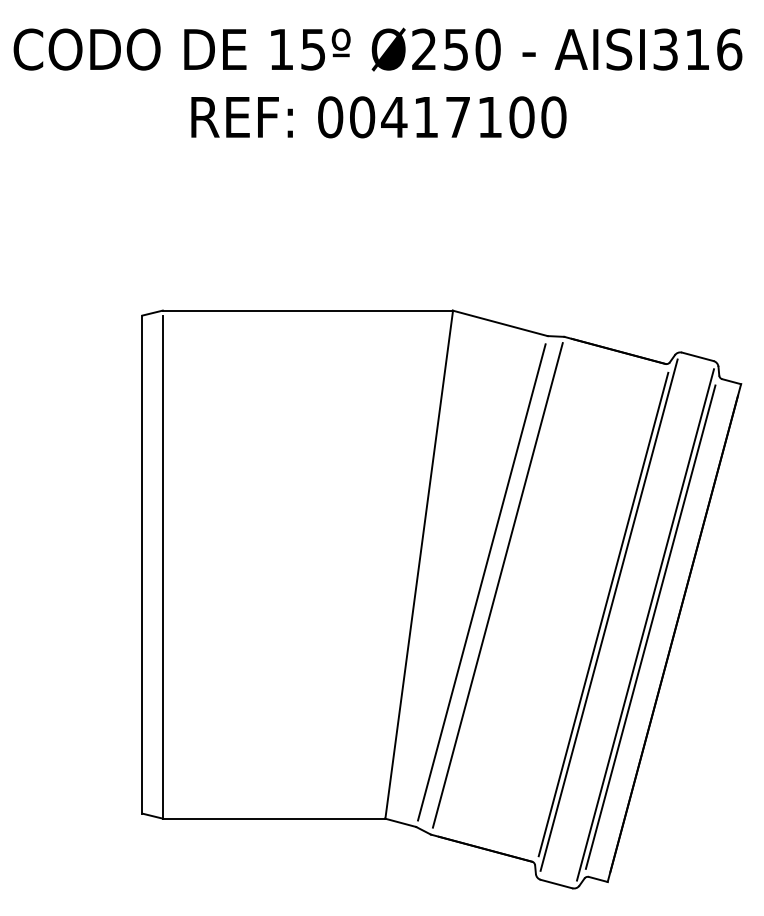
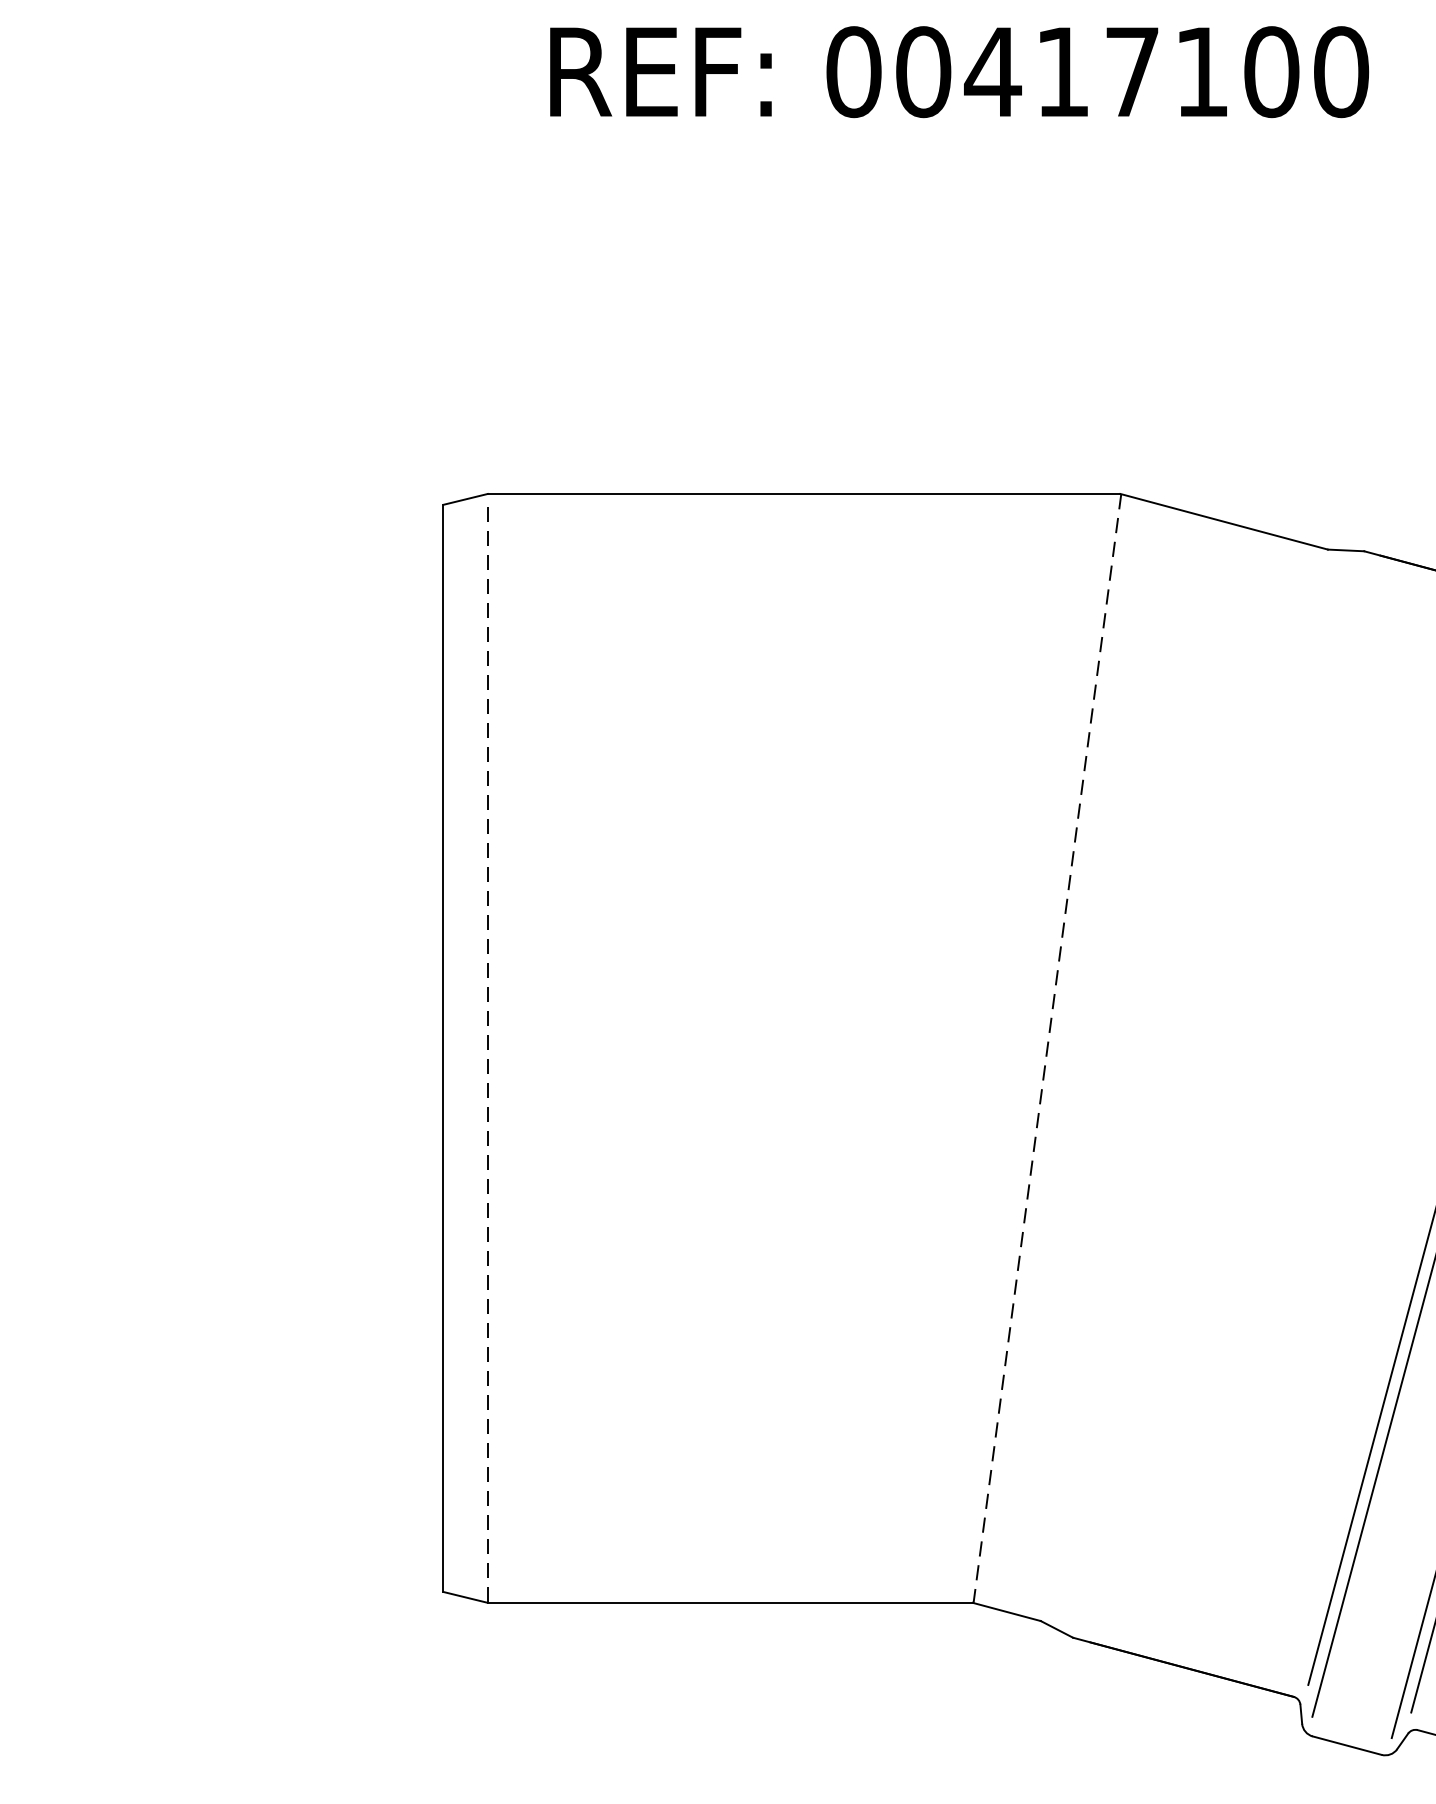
line: (419, 565) -> (1048, 1050), solid -> dashed
line: (162, 568) -> (487, 1056), solid -> dashed
line: (481, 582) -> (1183, 1087), removed
line: (497, 585) -> (1218, 1093), removed

